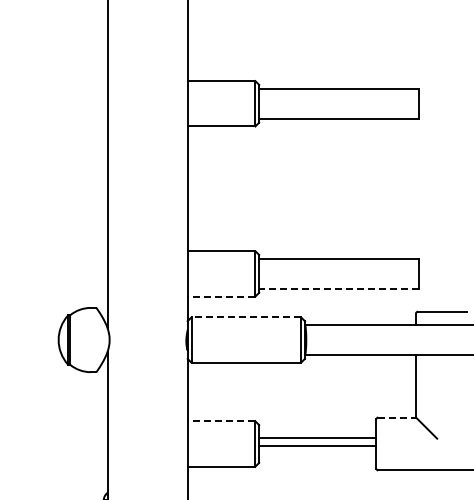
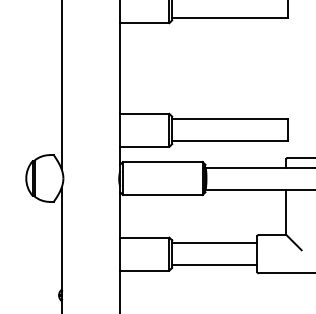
line: (338, 289) -> (229, 141), dashed -> solid
line: (221, 296) -> (144, 146), dashed -> solid
line: (246, 317) -> (162, 162), dashed -> solid
line: (397, 417) -> (272, 234), dashed -> solid
line: (221, 421) -> (144, 237), dashed -> solid
line: (317, 438) -> (214, 265), moved
line: (317, 445) -> (214, 242), moved

